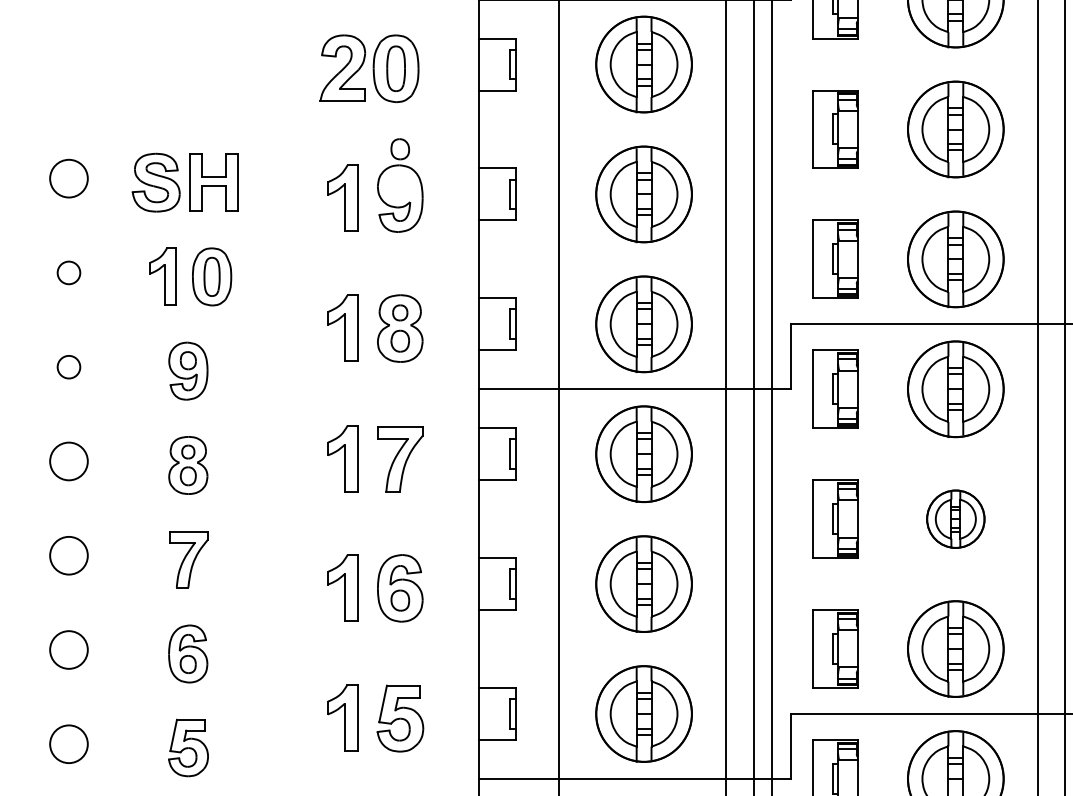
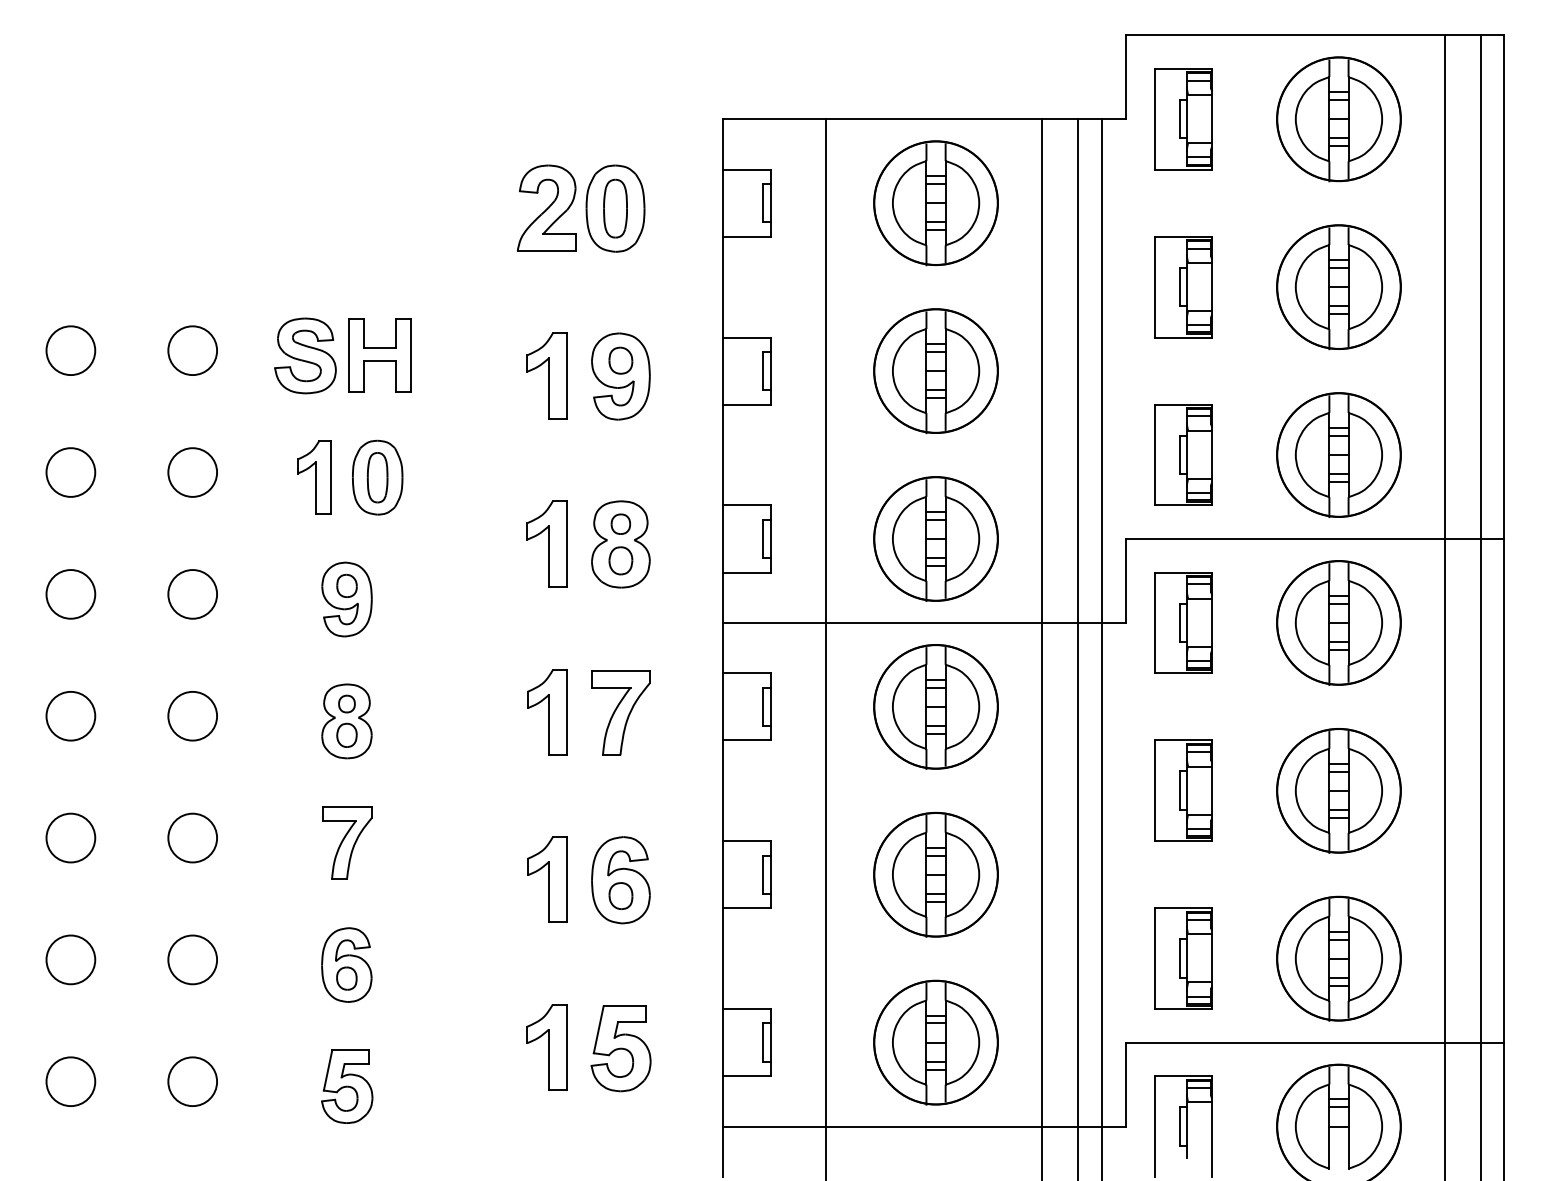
part: (399, 149) -> (620, 360), moved
circle: (68, 272) -> (192, 472), size x1.67
circle: (68, 367) -> (192, 594), size x1.67
part: (955, 518) -> (1338, 790), size x1.67

